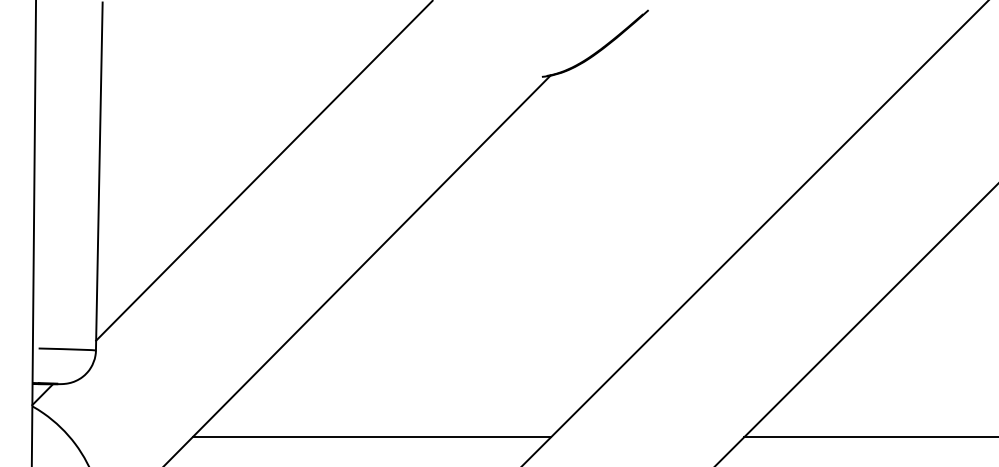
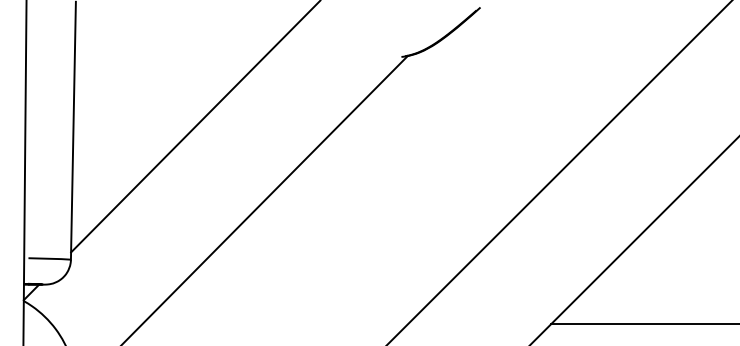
line: (371, 437) -> (275, 324), removed

